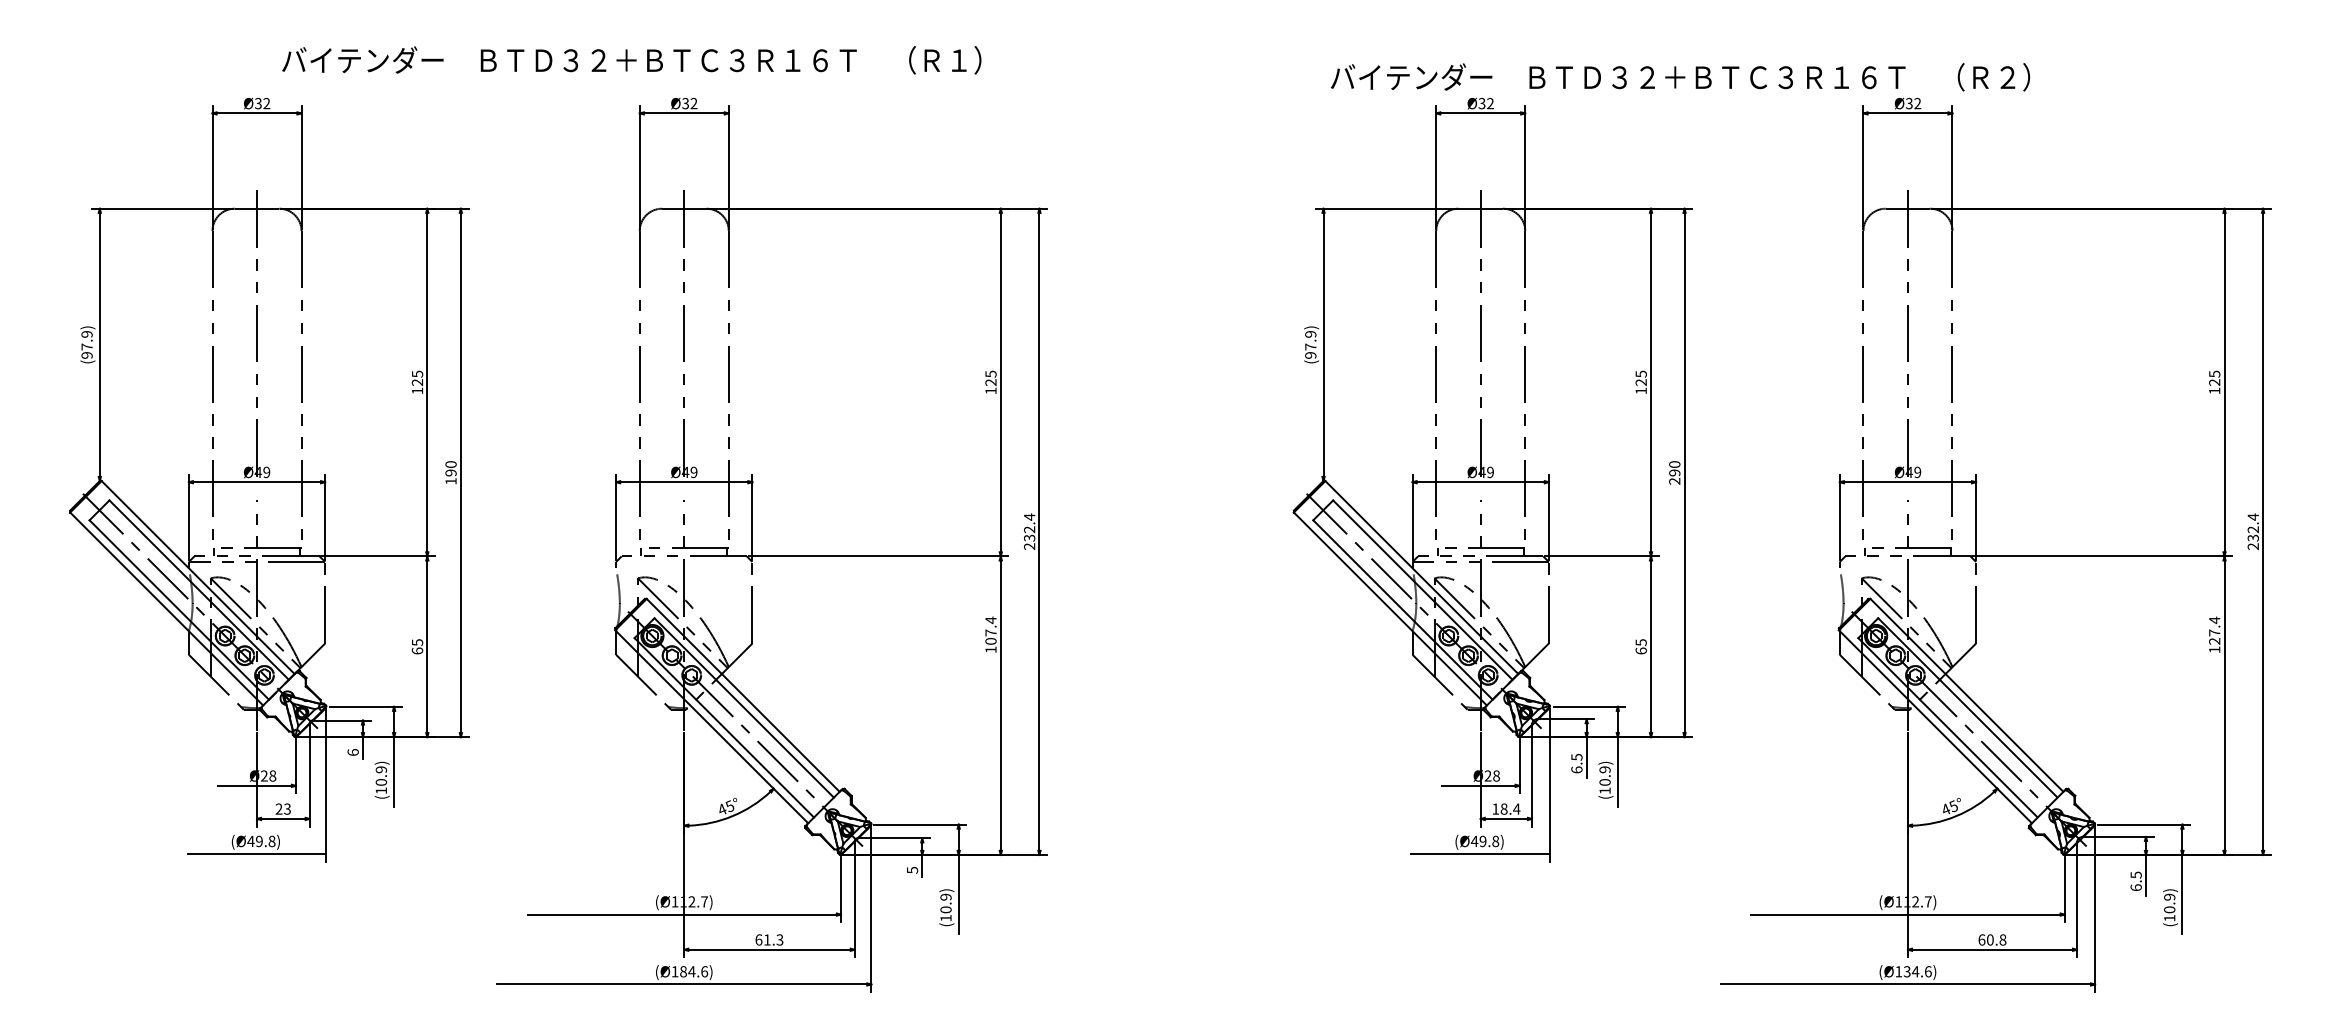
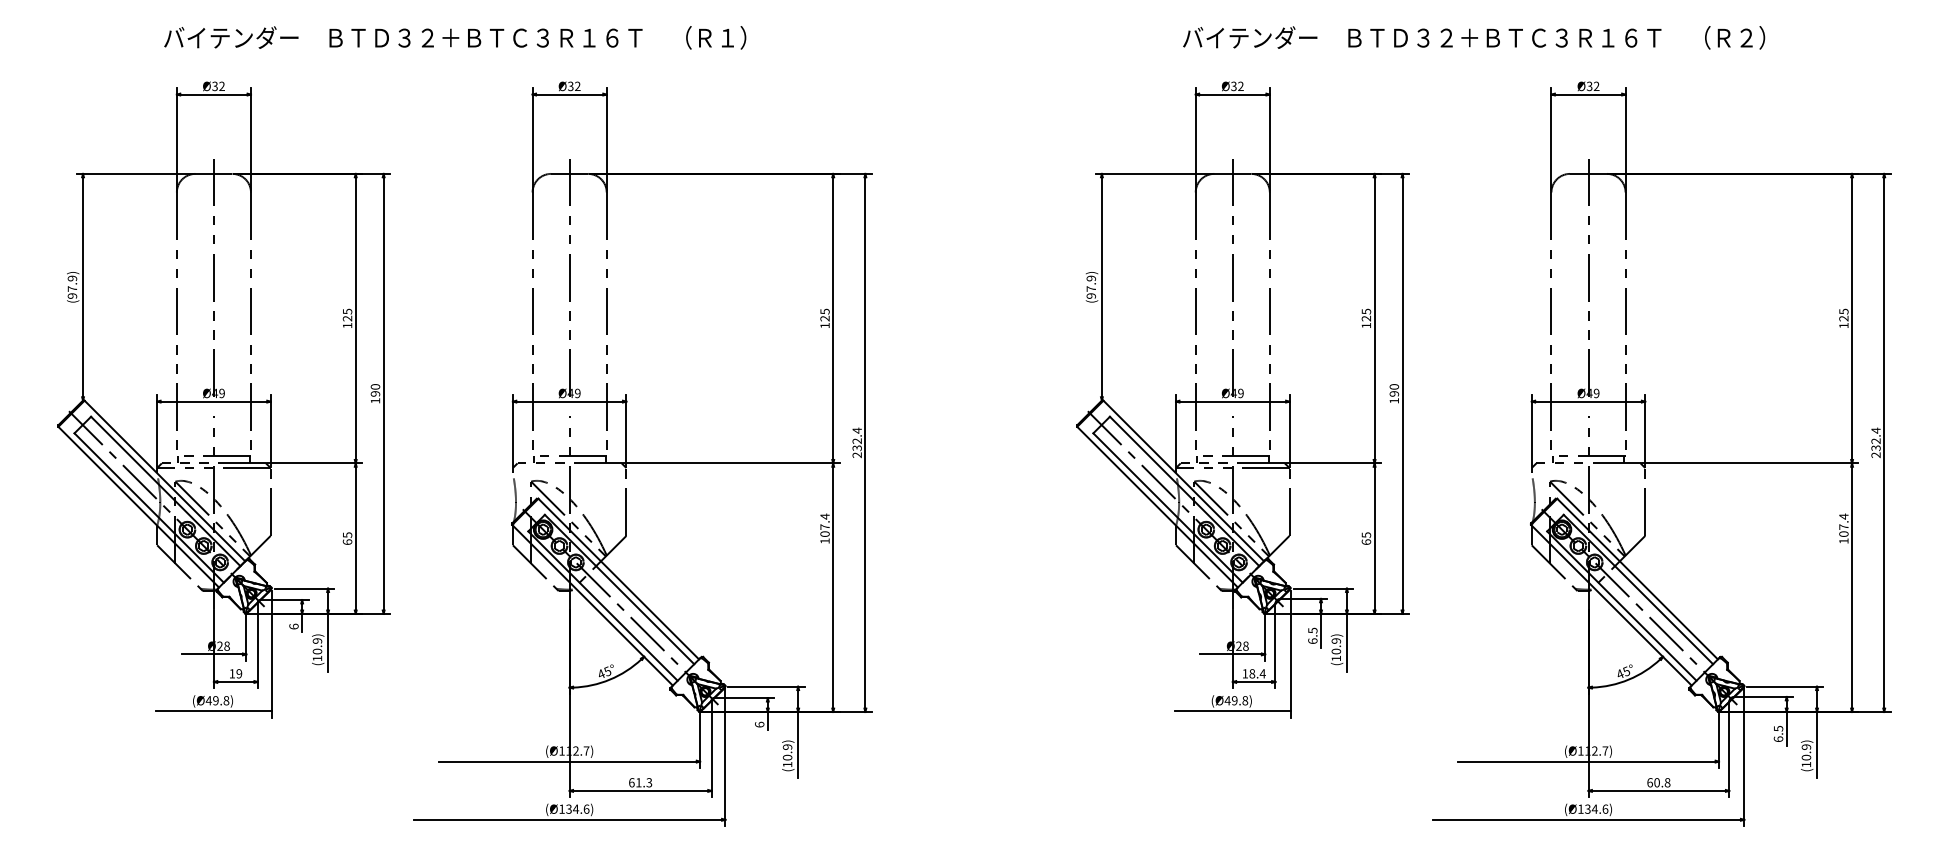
text: (631, 60) -> (454, 38), moved
text: (1680, 77) -> (1474, 38), moved
text: (1674, 481) -> (1394, 401), 290 -> 190
text: (2214, 641) -> (1843, 534), 127.4 -> 107.4
text: (282, 808) -> (235, 673), 23 -> 19
text: (912, 869) -> (759, 724), 5 -> 6
text: (683, 971) -> (569, 808), (Ø184.6) -> (Ø134.6)

